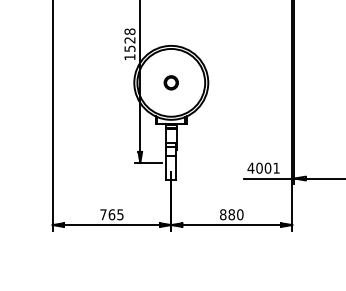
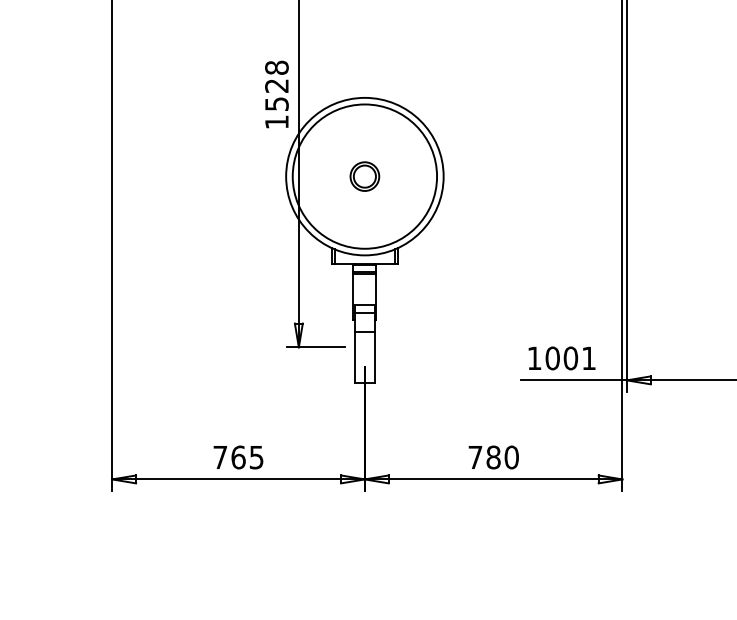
text: (250, 167) -> (533, 356), 4001 -> 1001
text: (223, 214) -> (476, 456), 880 -> 780

